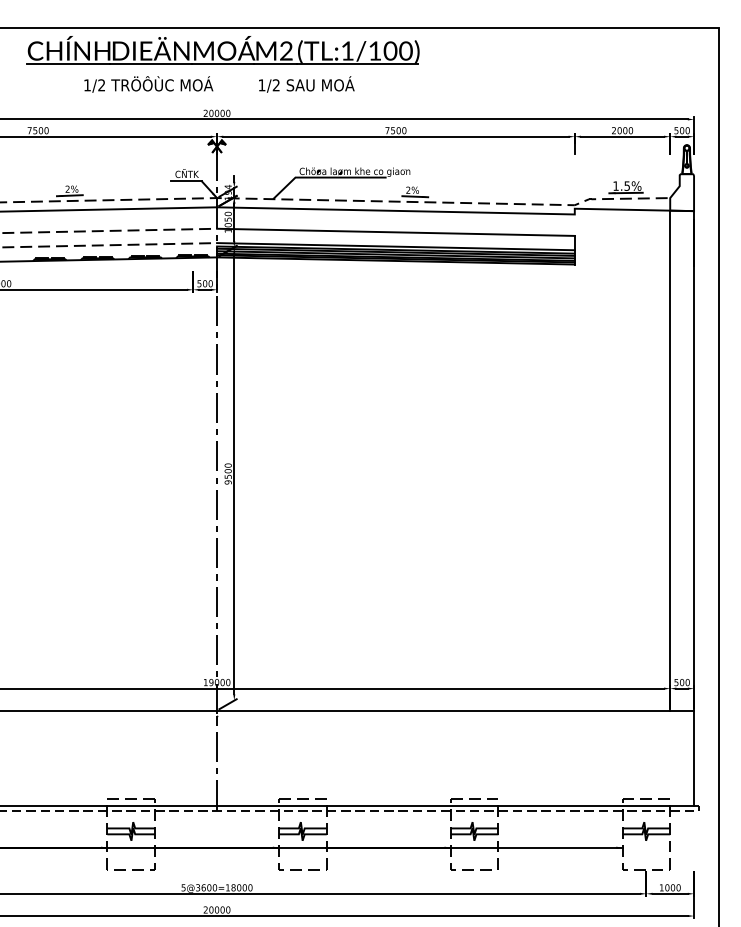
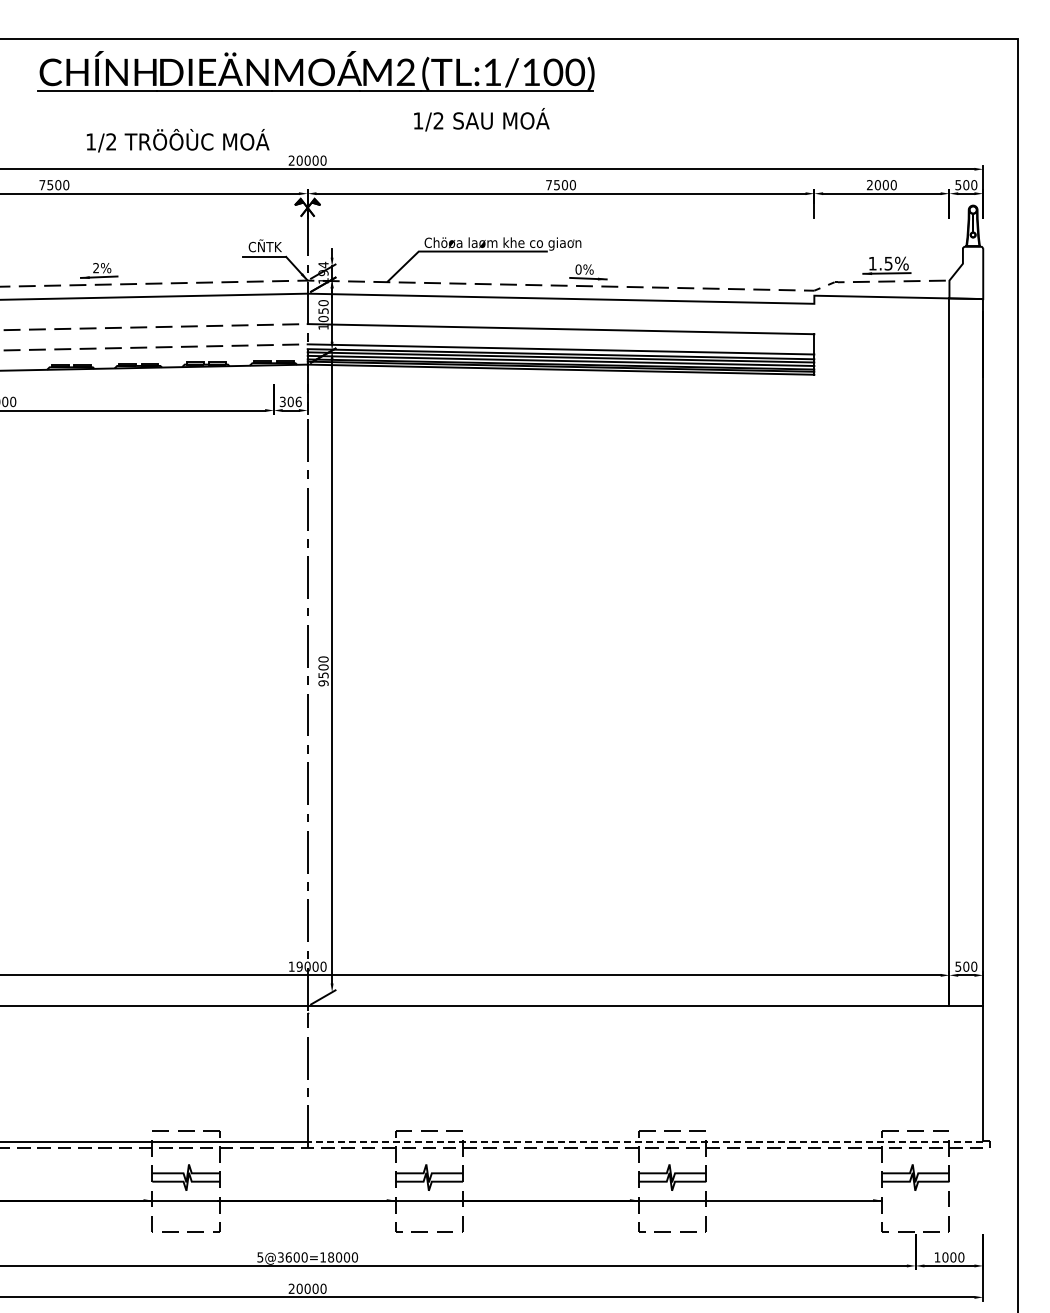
text: (148, 84) -> (177, 140), moved
text: (306, 84) -> (481, 119), moved
text: (408, 190) -> (578, 269), 2% -> 0%
text: (204, 283) -> (290, 401), 500 -> 306
line: (455, 805) -> (645, 1141), solid -> dashed

